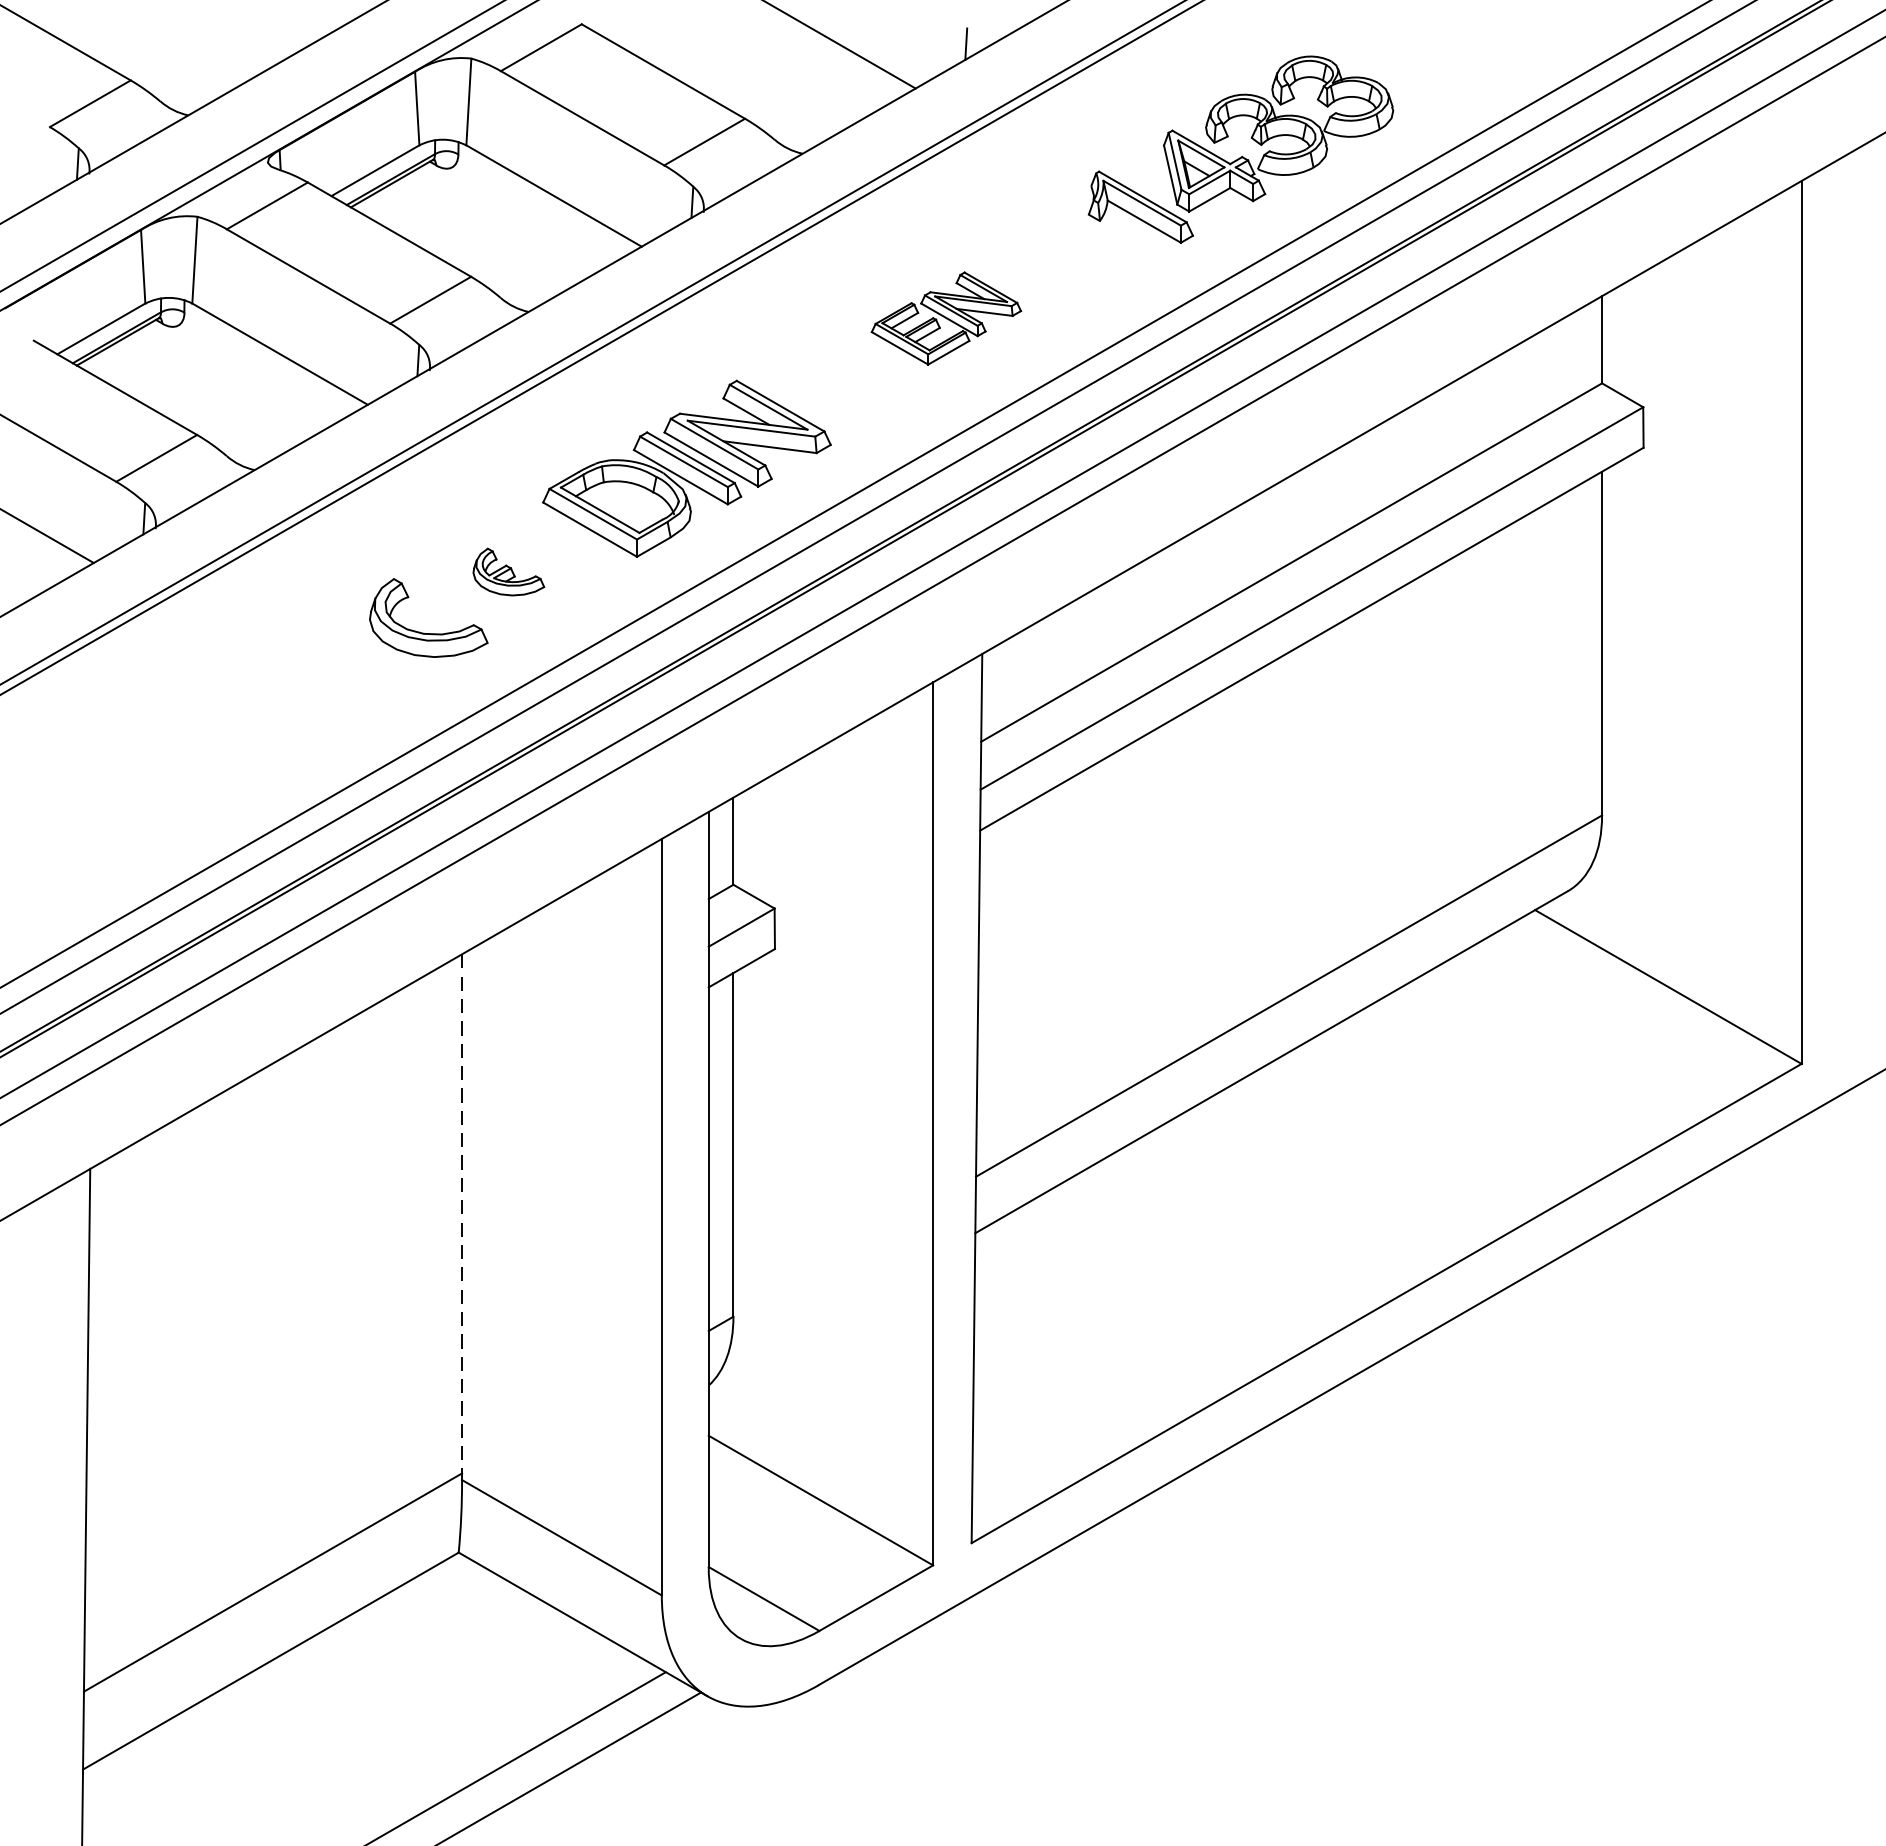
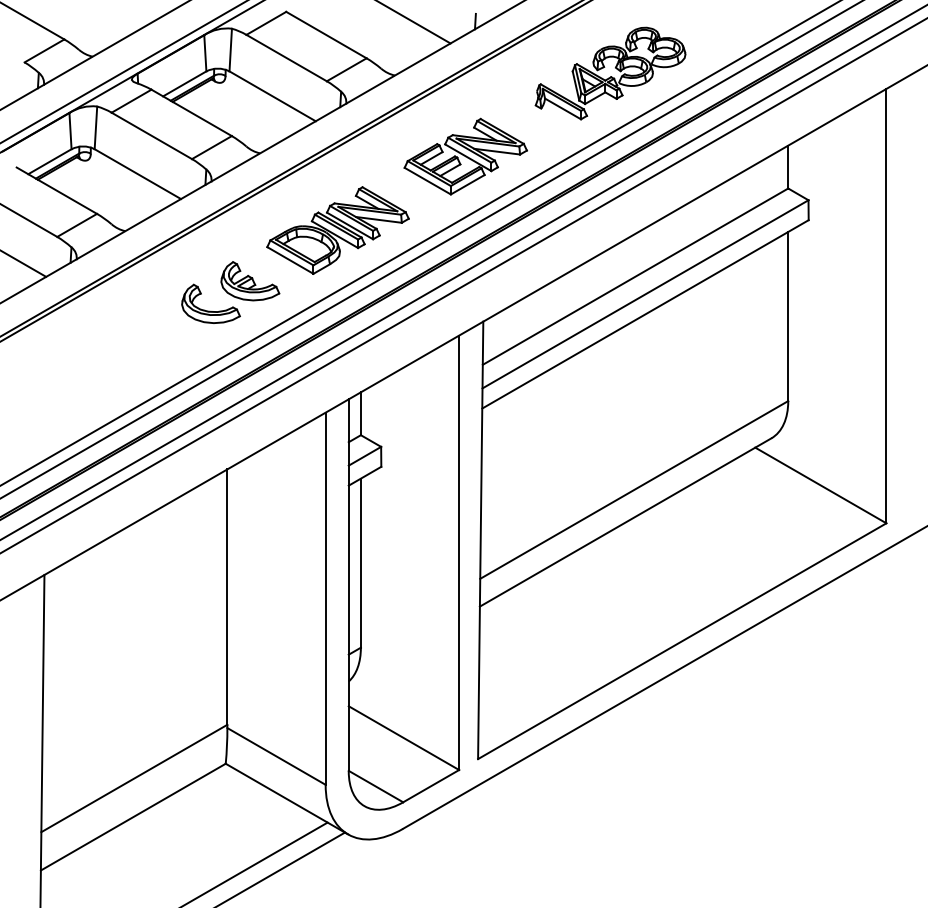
part: (946, 318) -> (465, 156), size x1.67
part: (509, 572) -> (250, 281), size x1.67
line: (462, 1214) -> (227, 597), dashed -> solid

